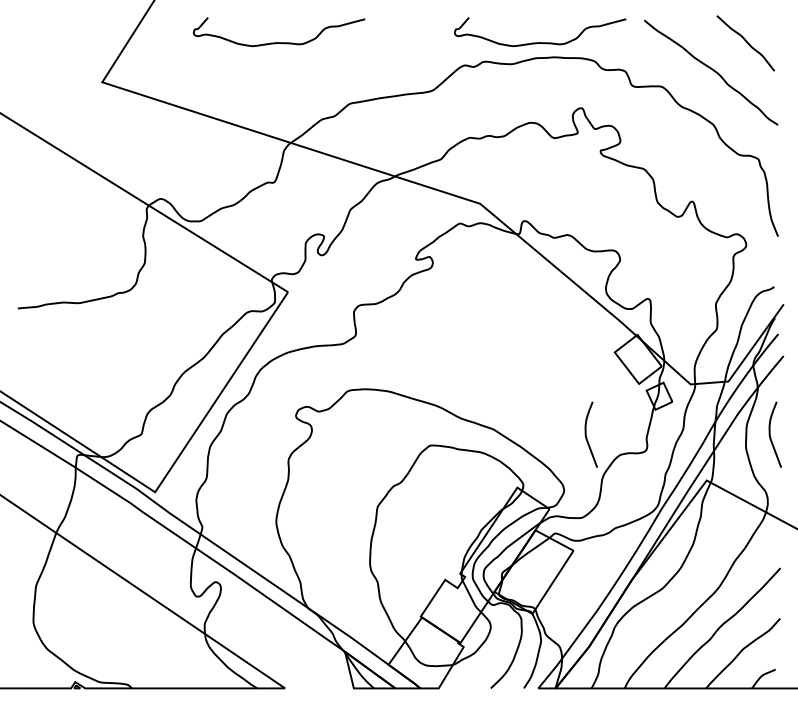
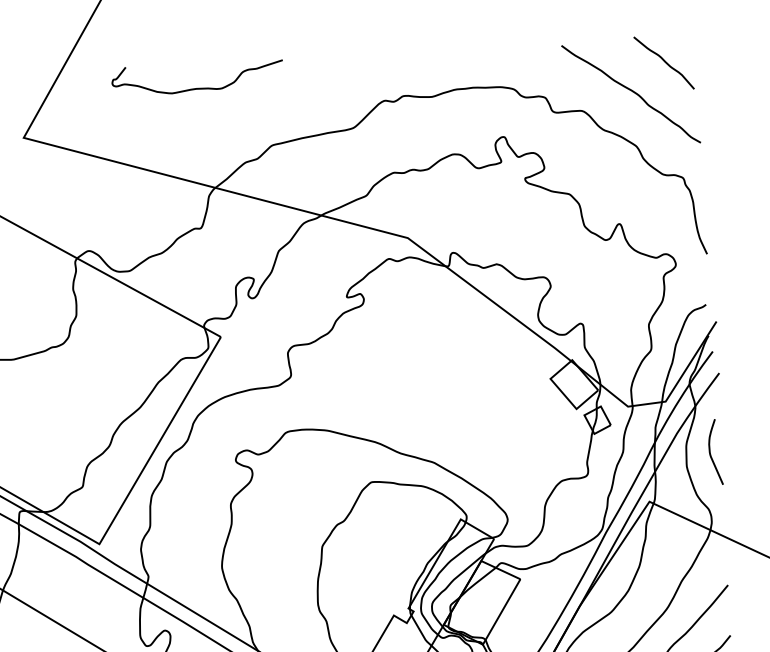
curve: (540, 42) -> (459, 73), removed
curve: (586, 434) -> (526, 462), removed

